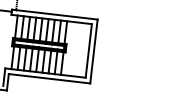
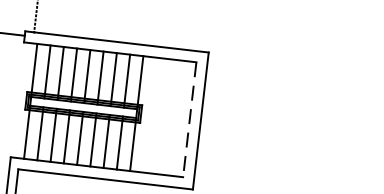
line: (88, 50) -> (189, 118), solid -> dashed

